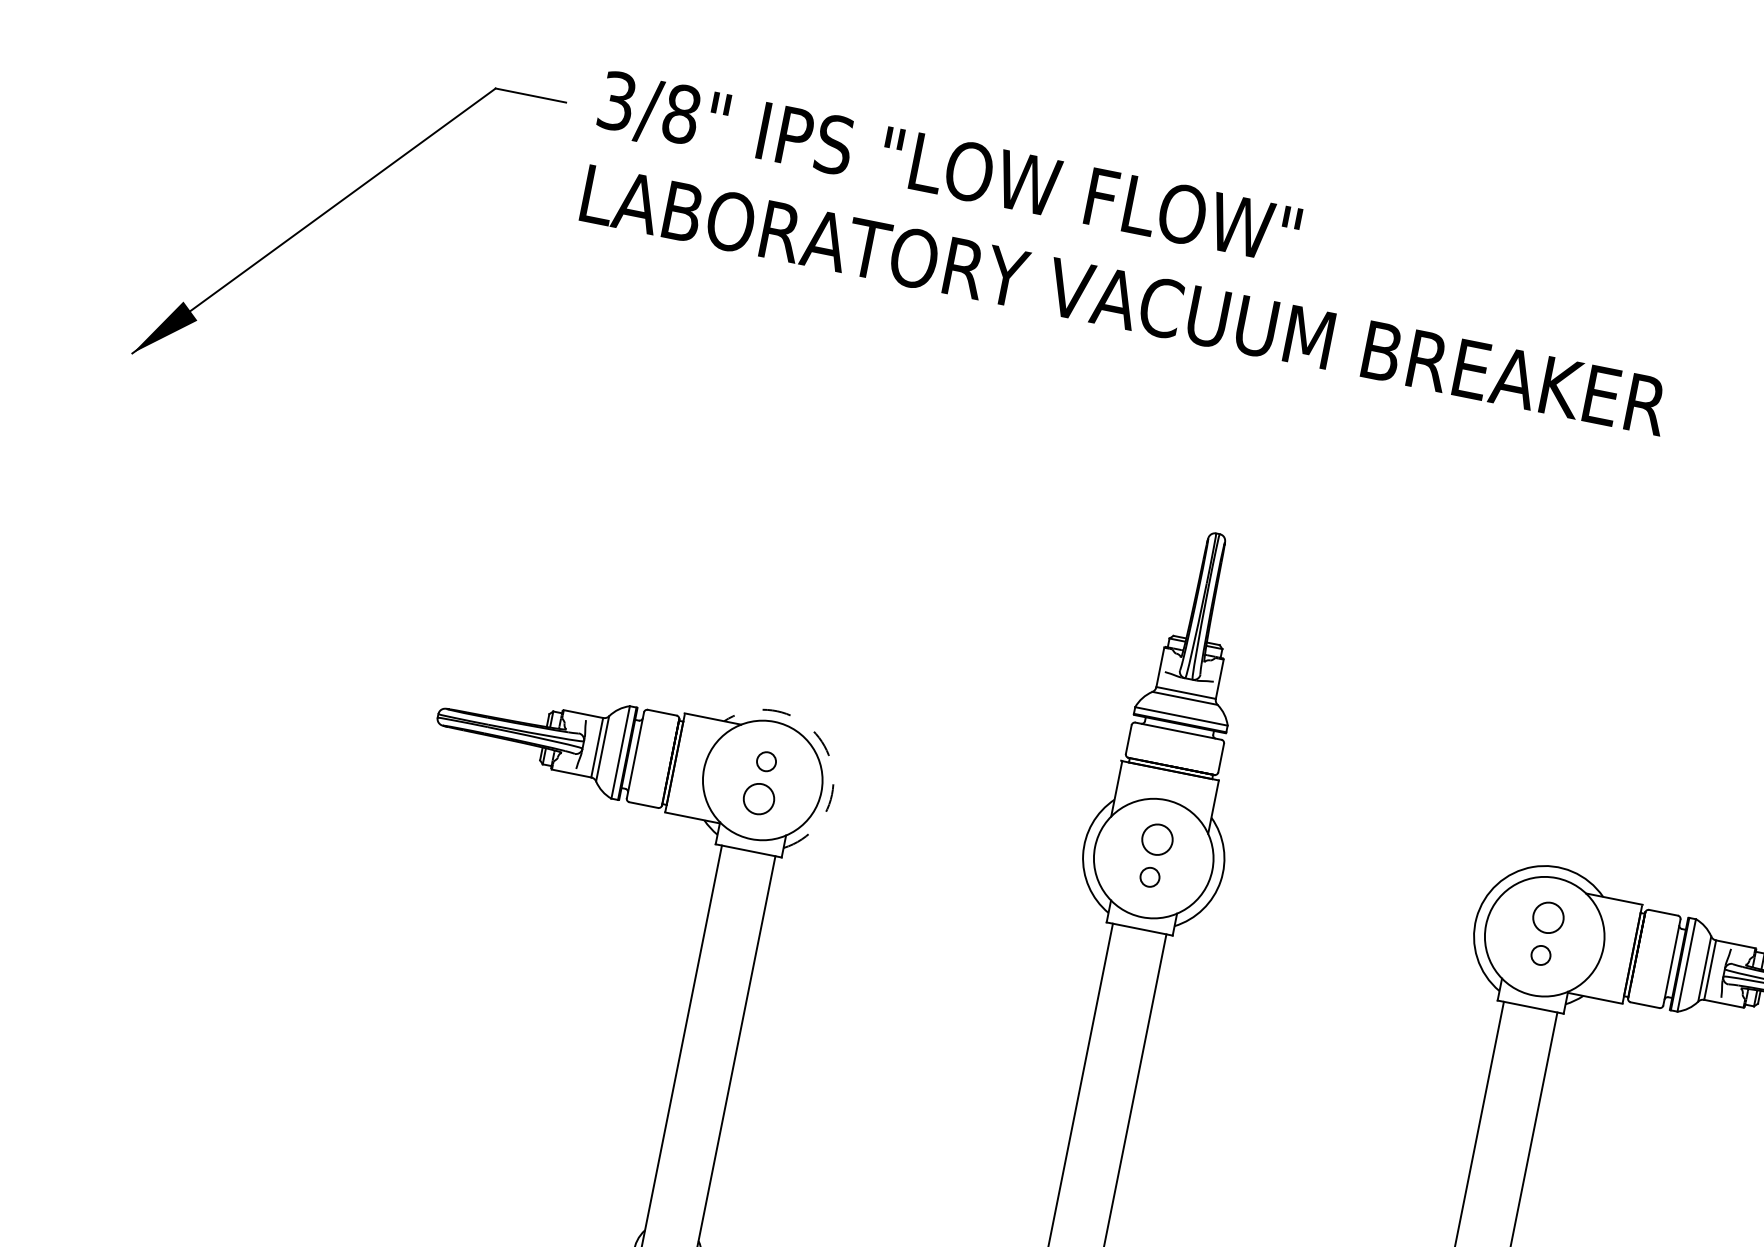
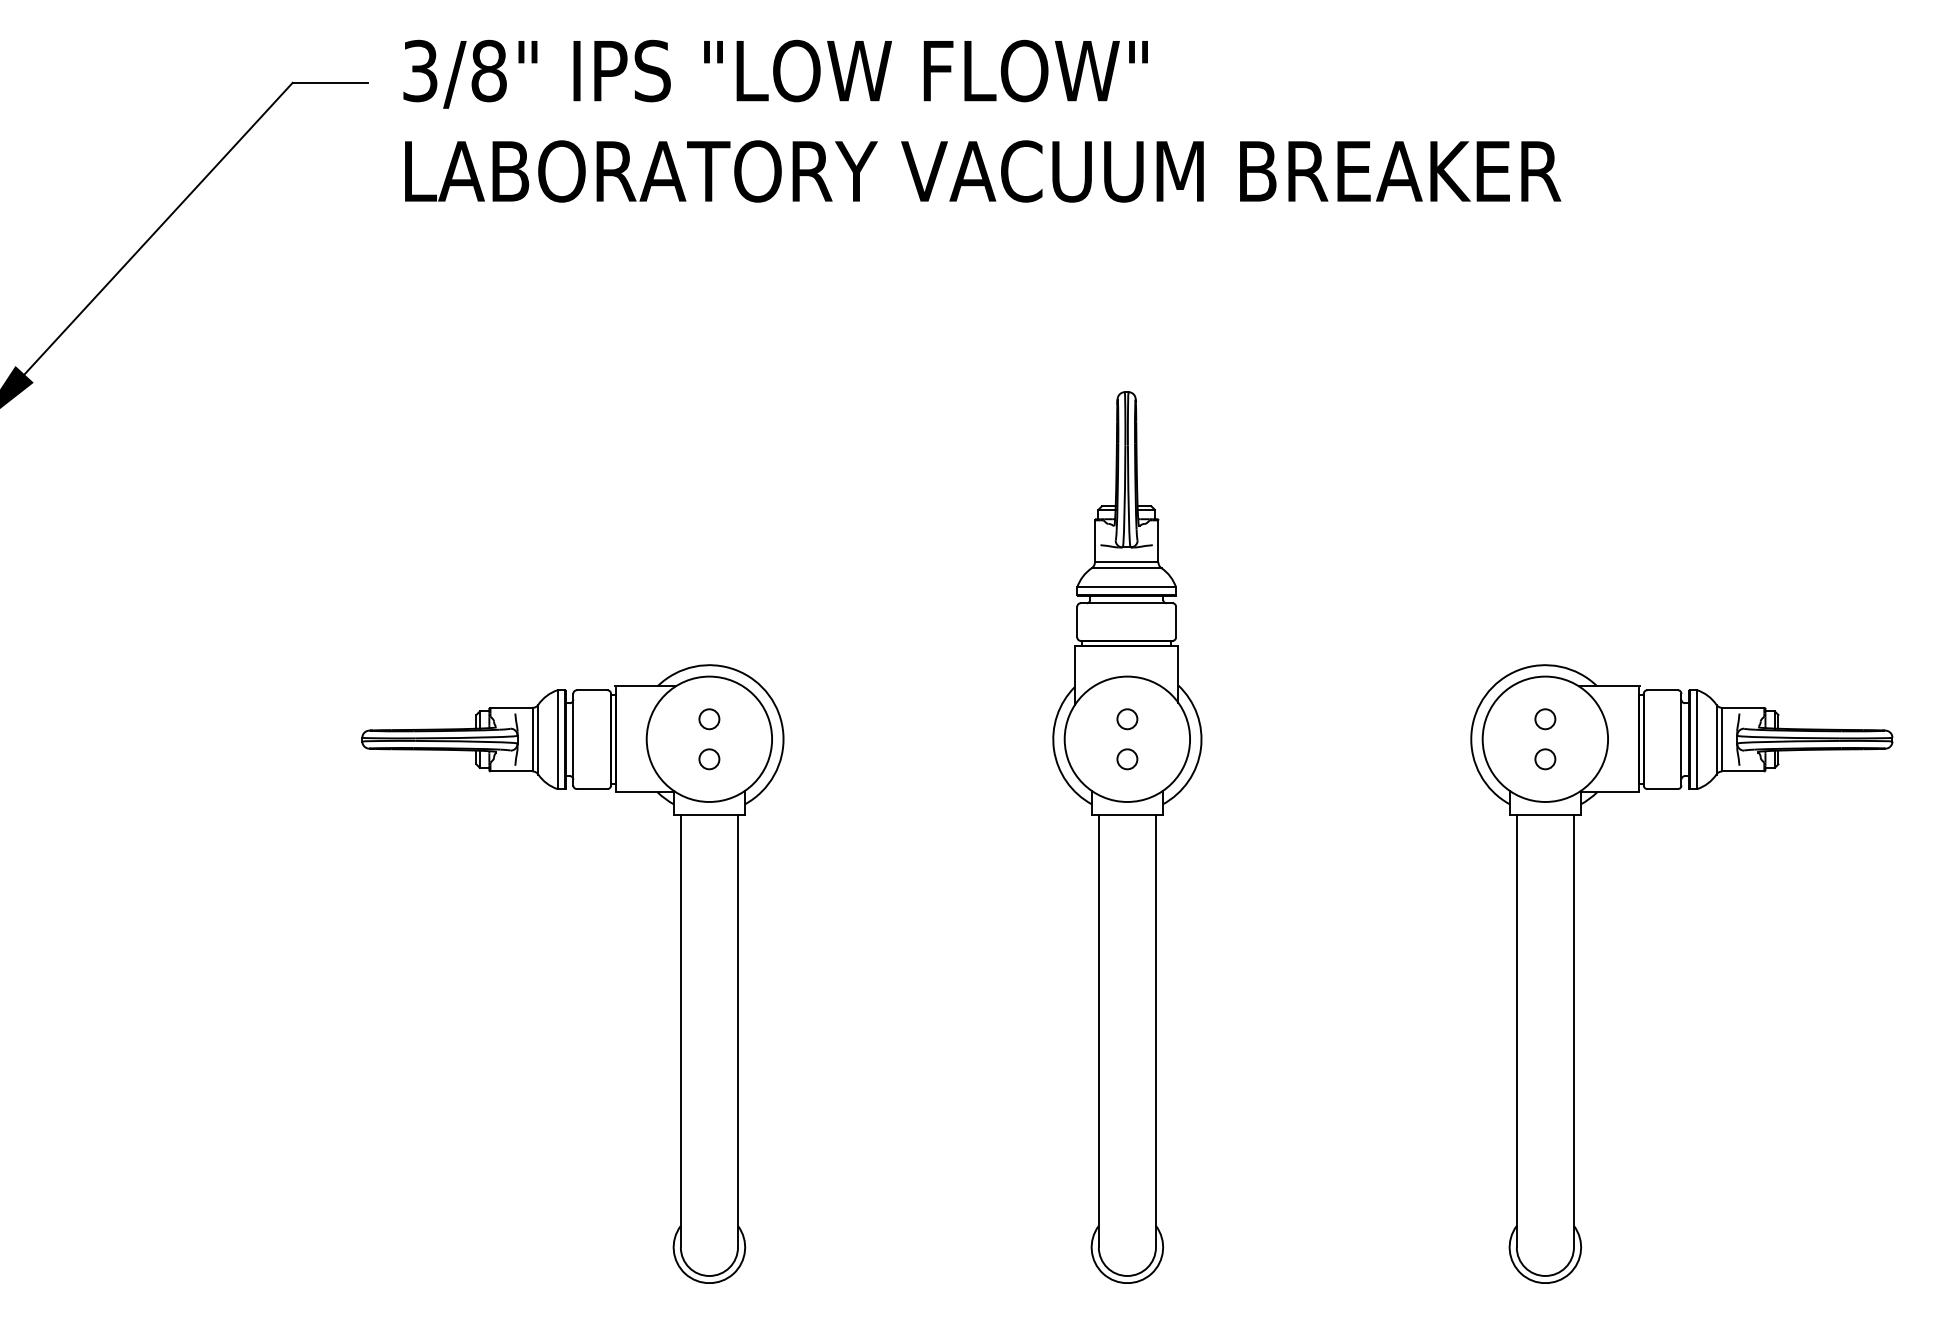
arc: (827, 750) -> (769, 695), dashed -> solid
circle: (759, 799) -> (709, 759), size x0.62
circle: (1157, 840) -> (1127, 719), size x0.62
circle: (1548, 918) -> (1545, 719), size x0.62

